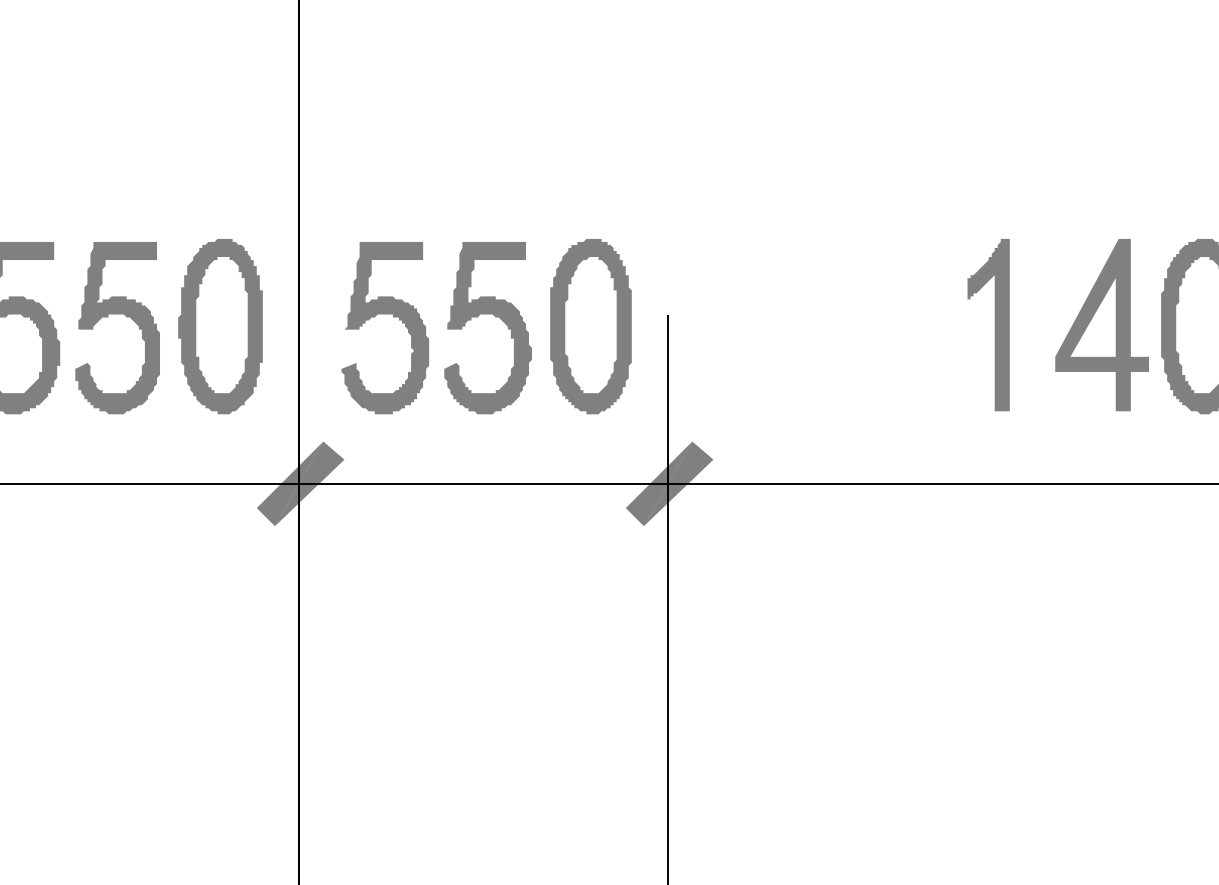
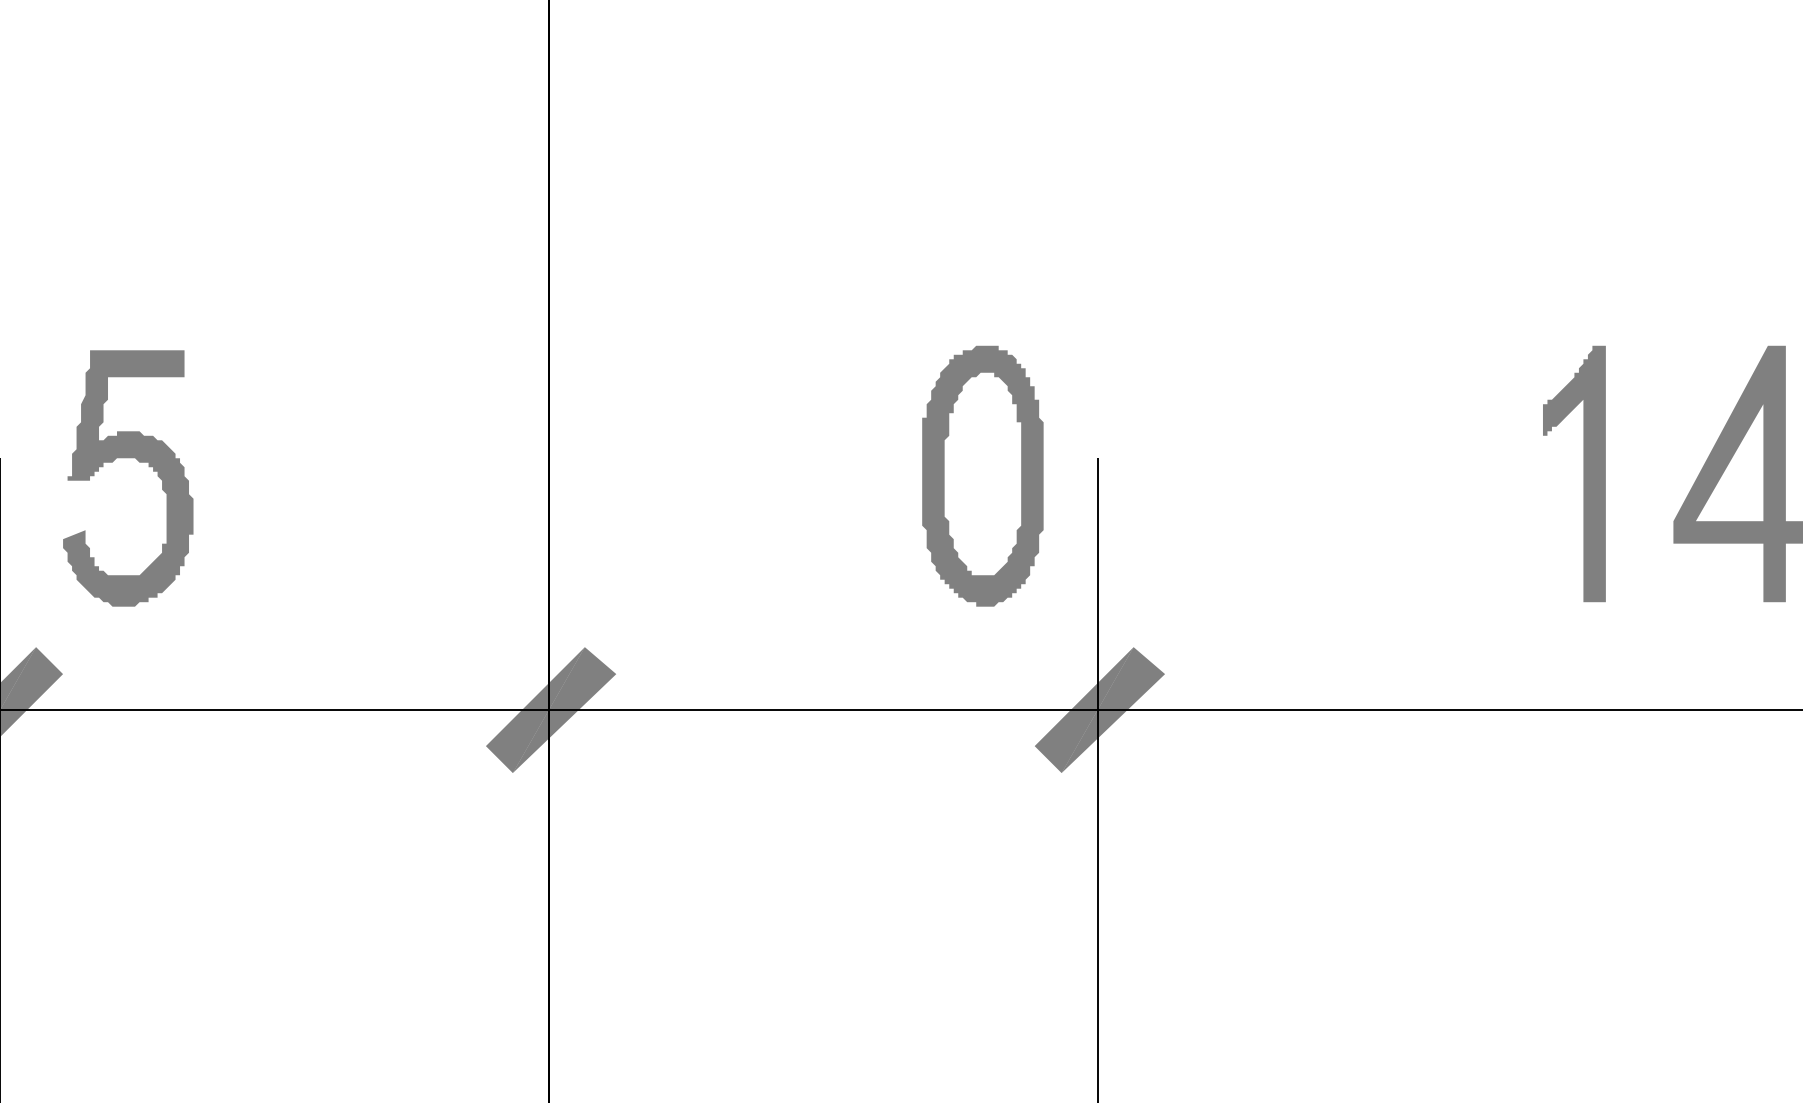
part: (117, 314) -> (278, 458), removed
part: (495, 317) -> (840, 462), removed
part: (220, 326) -> (431, 476), removed
fill: (385, 327) -> (677, 477), removed

